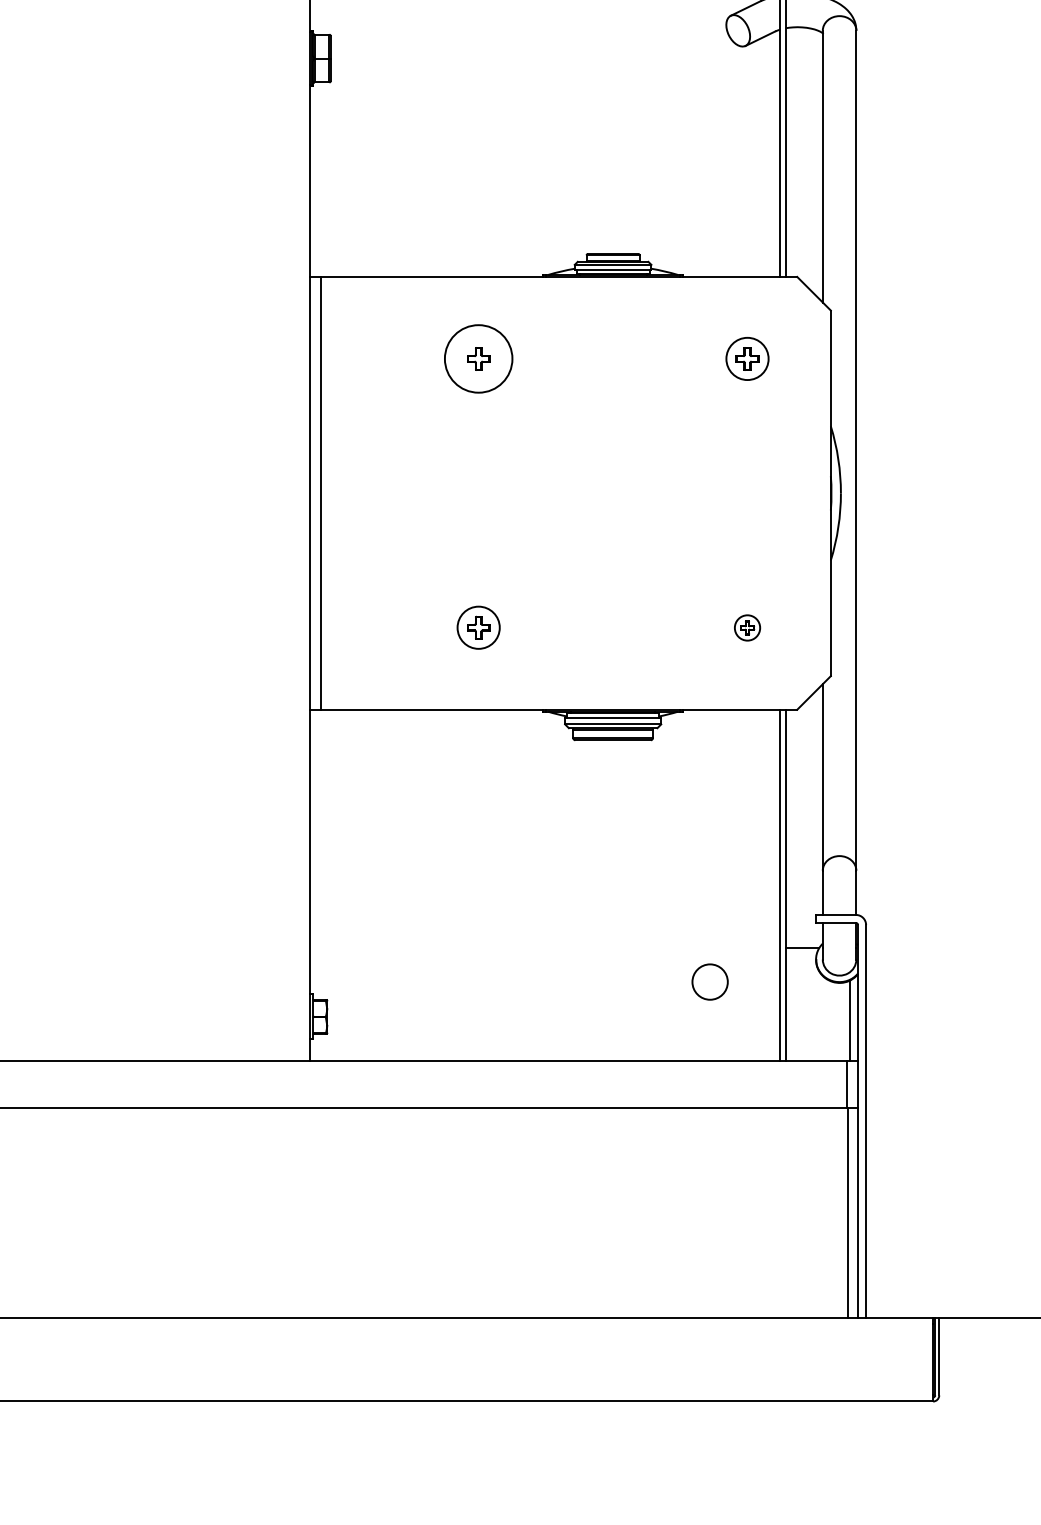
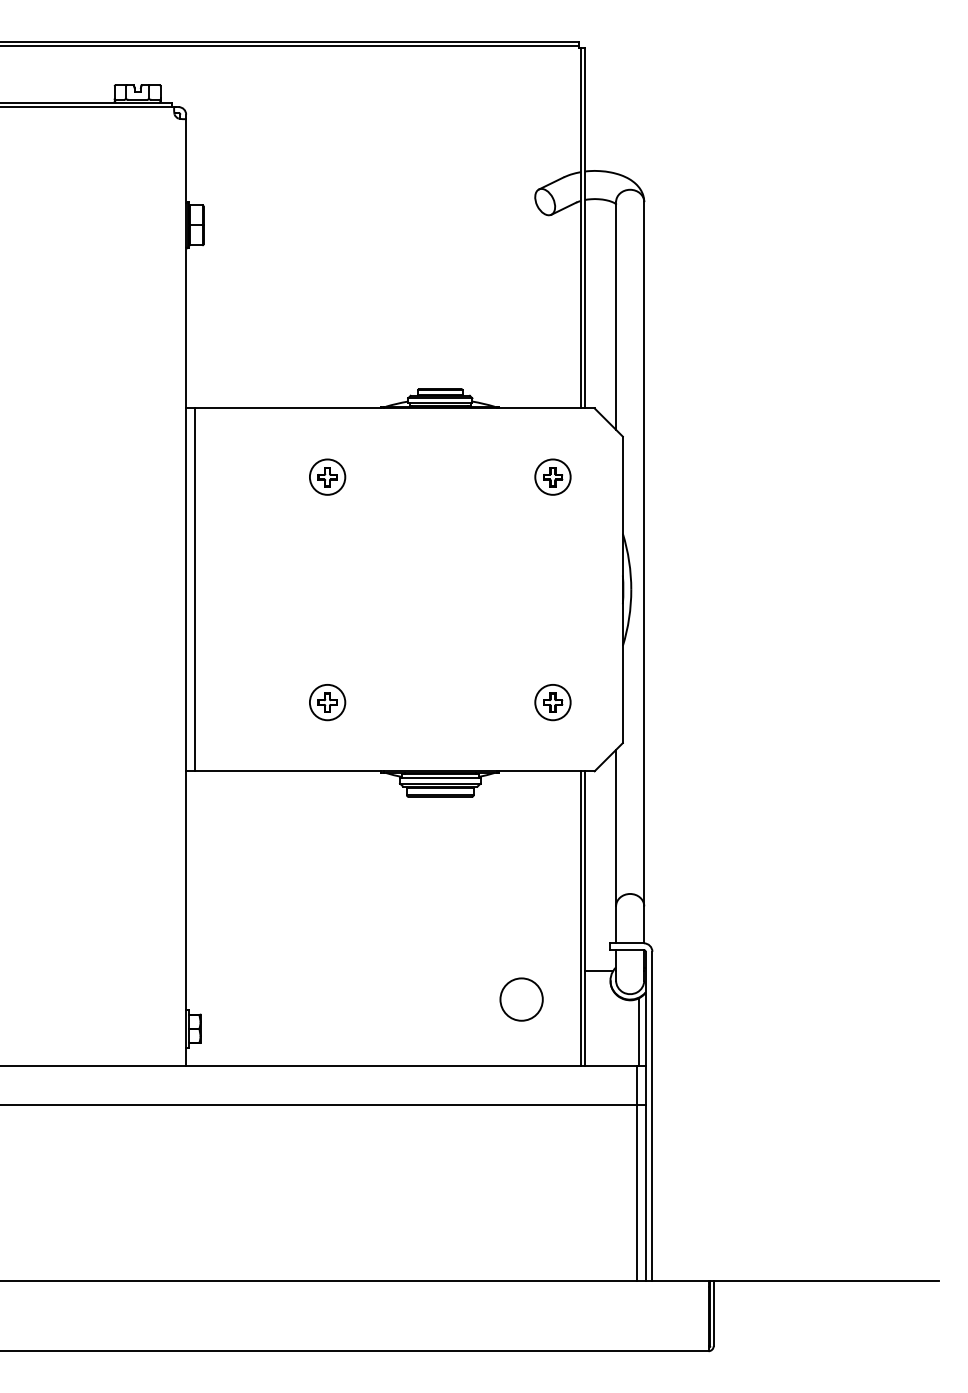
circle: (478, 358) -> (327, 476), size x0.62
part: (746, 627) -> (552, 702), size x1.67
circle: (709, 981) -> (521, 999), size x1.43

